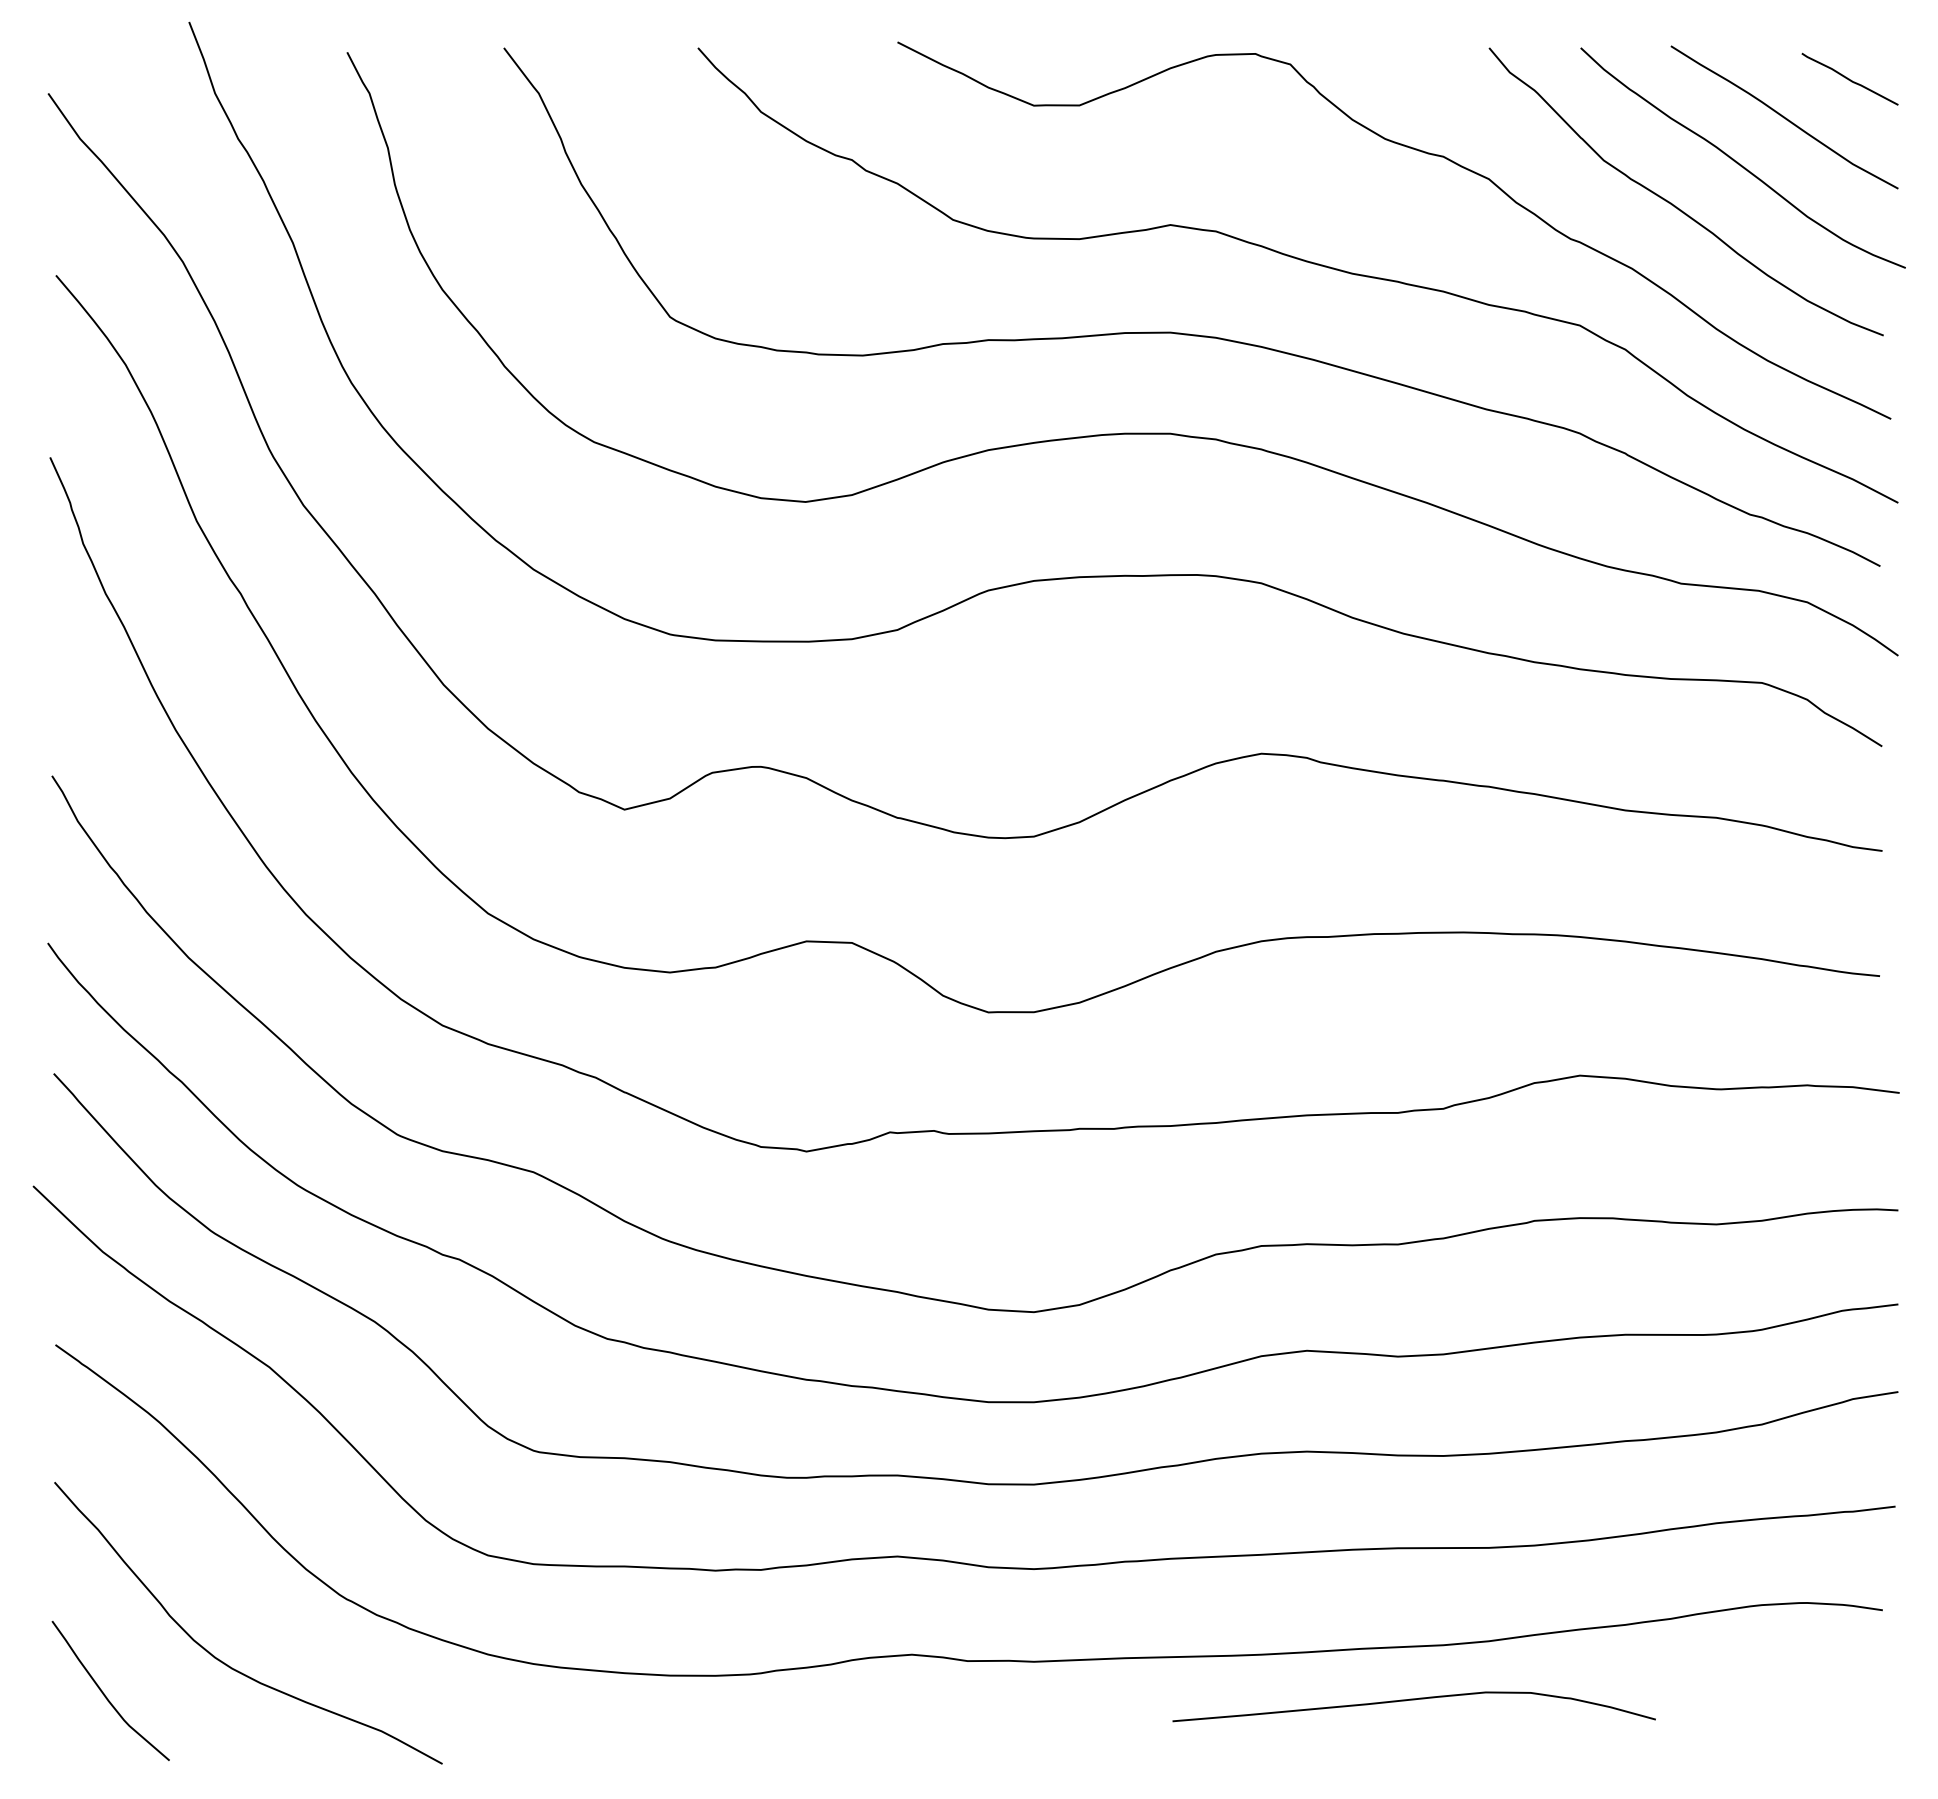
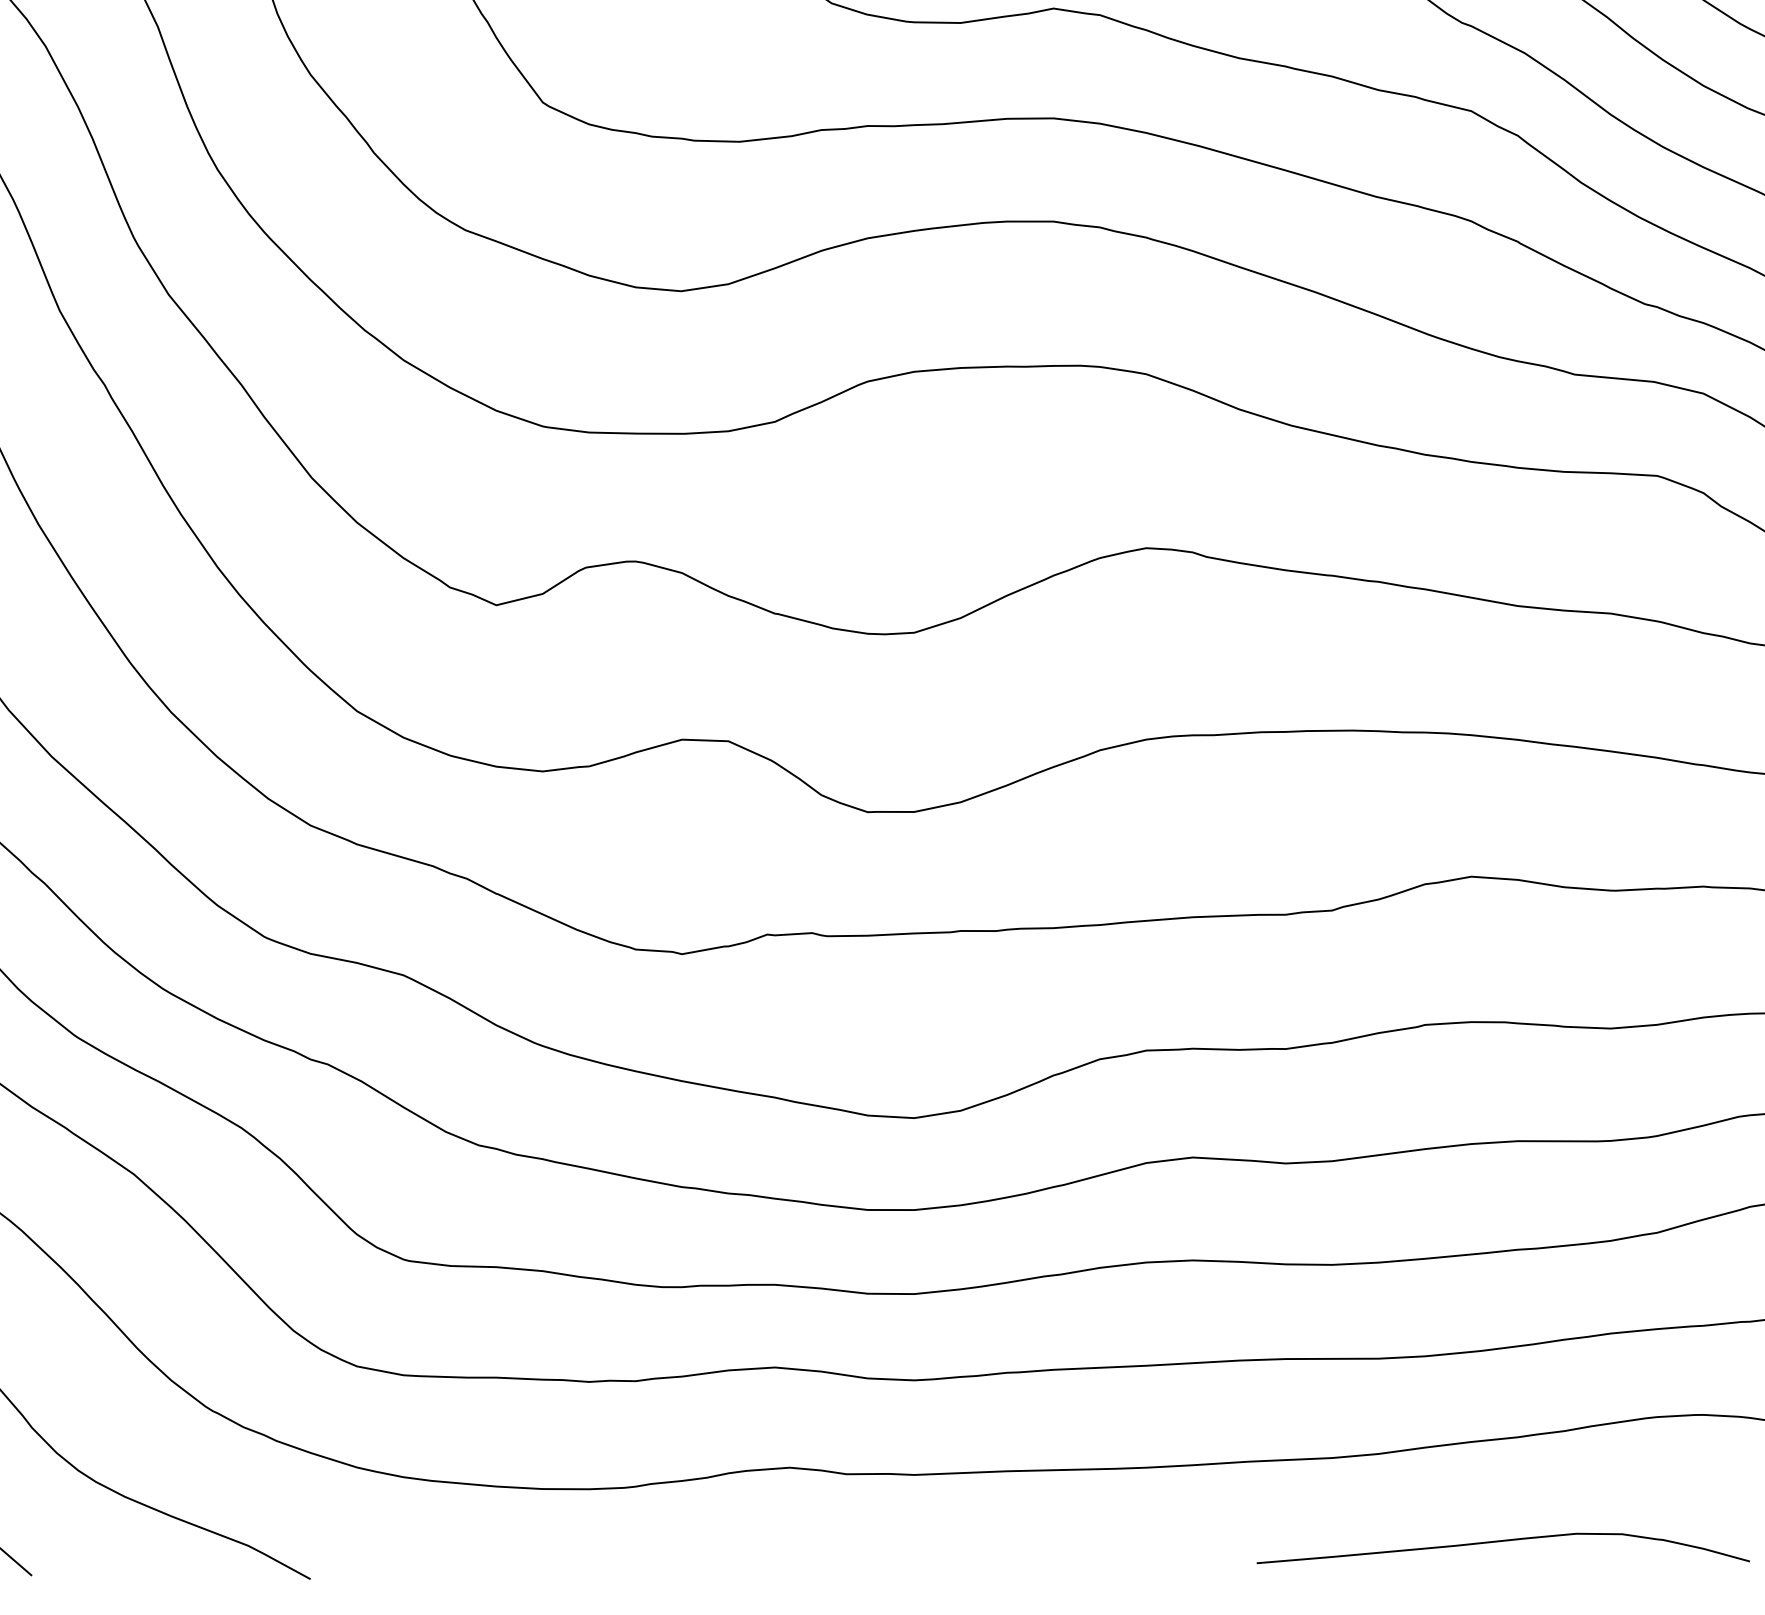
curve: (1413, 1700) -> (1502, 1541), moved

